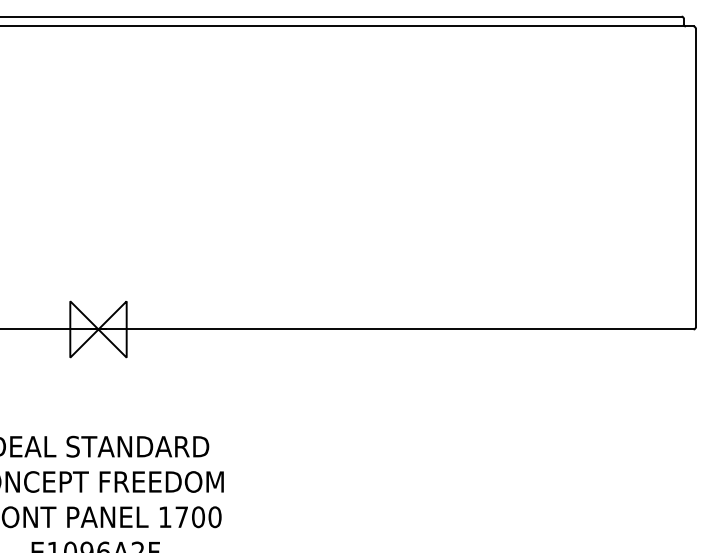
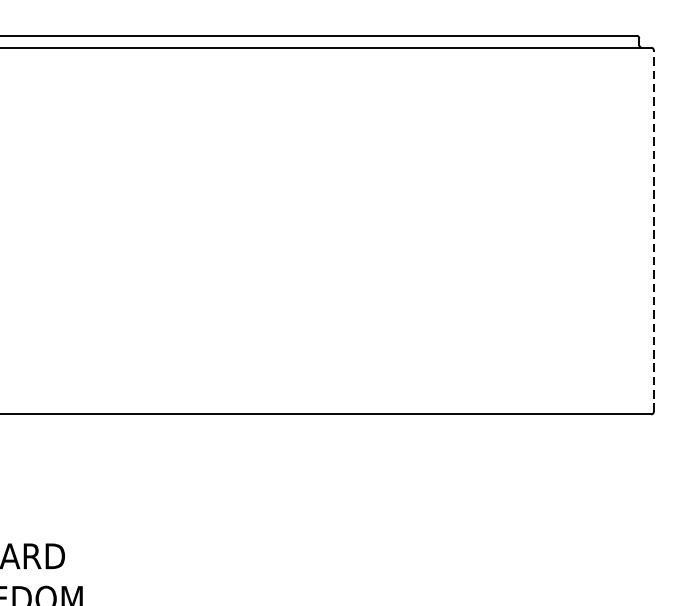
line: (695, 177) -> (653, 230), solid -> dashed

